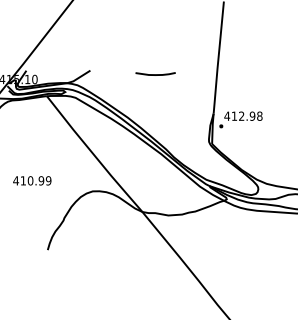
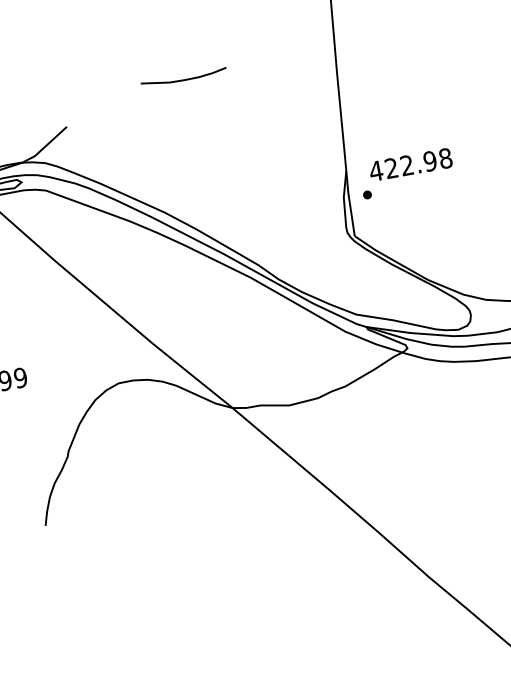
line: (155, 74) -> (183, 78), moved
text: (233, 115) -> (389, 167), 412.98 -> 422.98

